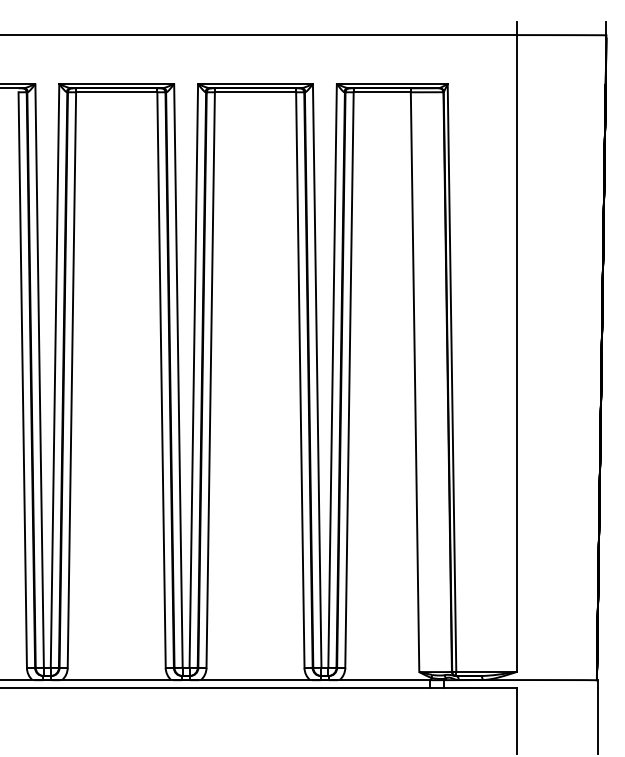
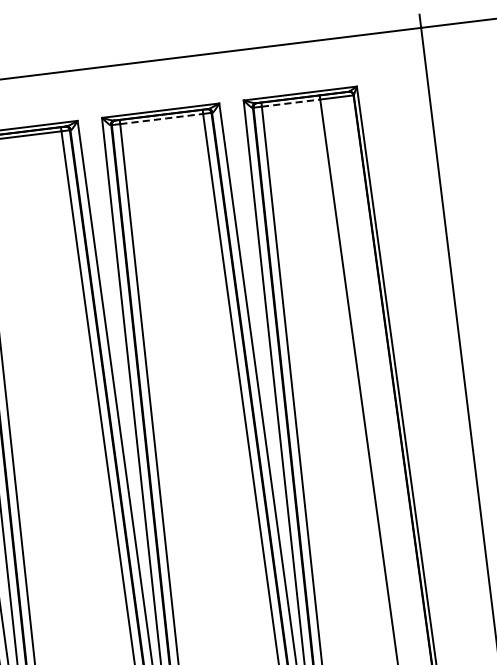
line: (255, 92) -> (161, 119), solid -> dashed
line: (382, 92) -> (291, 103), solid -> dashed

